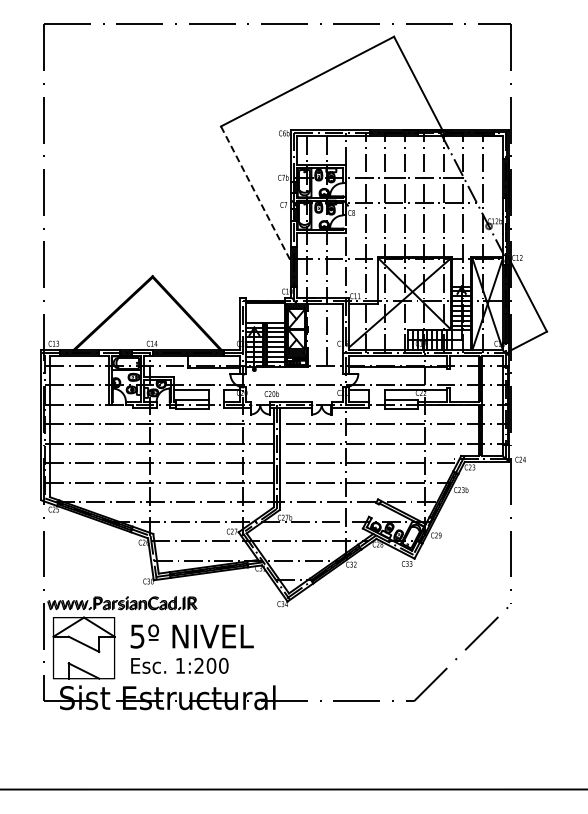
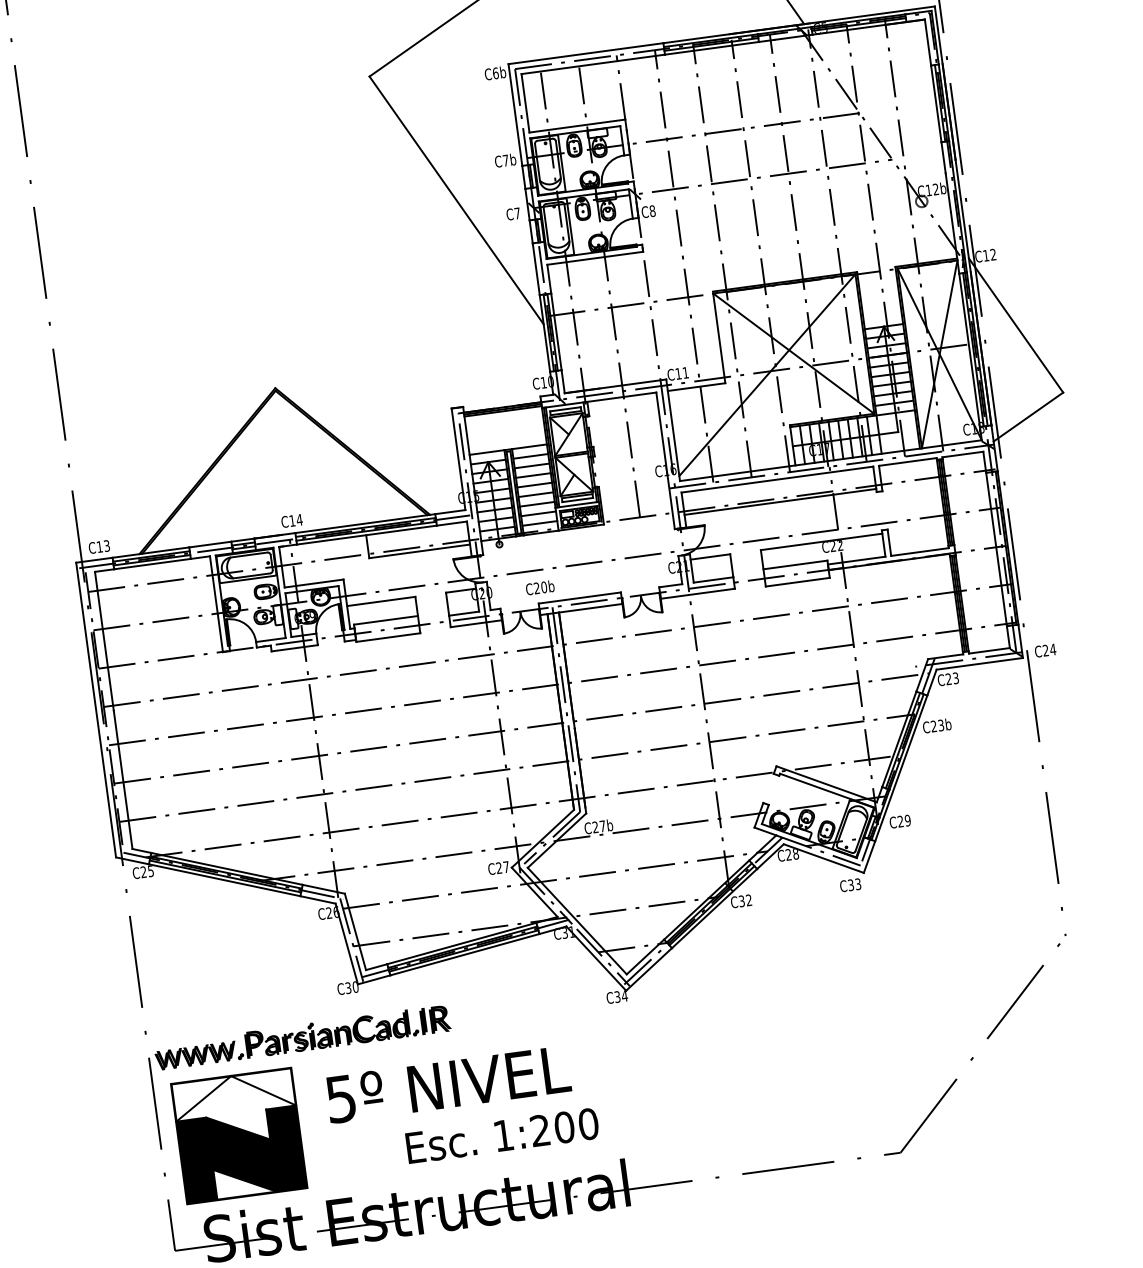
line: (256, 194) -> (457, 200), dashed -> solid
fill: (83, 657) -> (240, 1154), added
text: (179, 665) -> (501, 1135), moved

